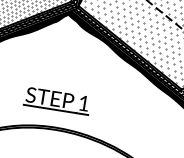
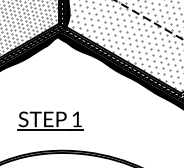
part: (57, 100) -> (50, 120), moved

